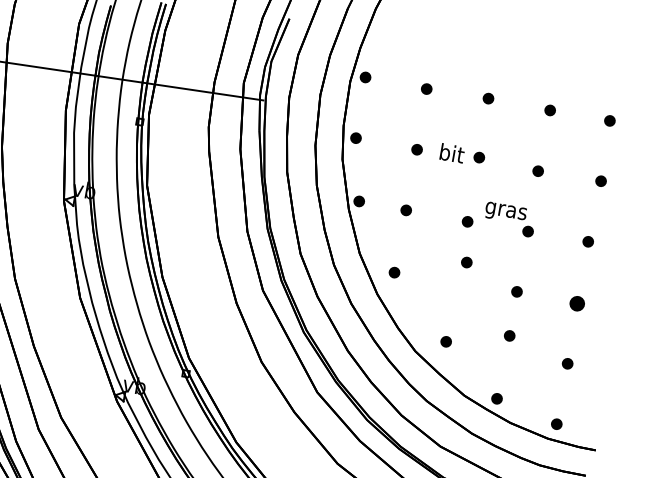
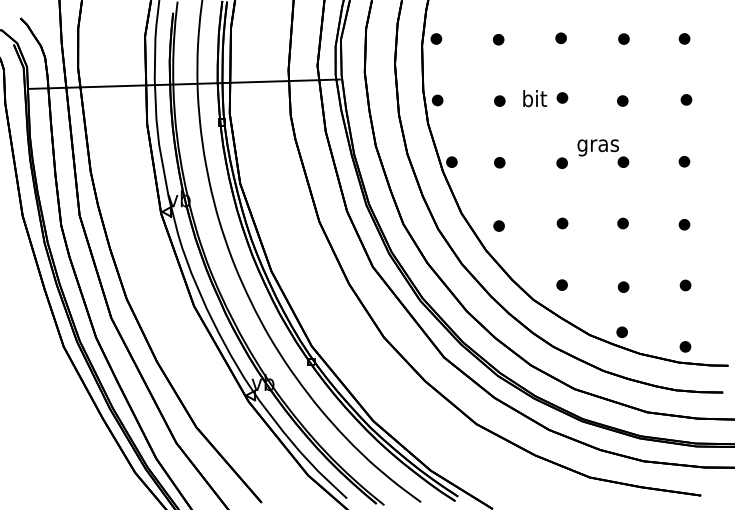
part: (466, 262) -> (562, 223), moved
part: (577, 303) -> (684, 224), size x0.71
part: (509, 335) -> (623, 286), moved

